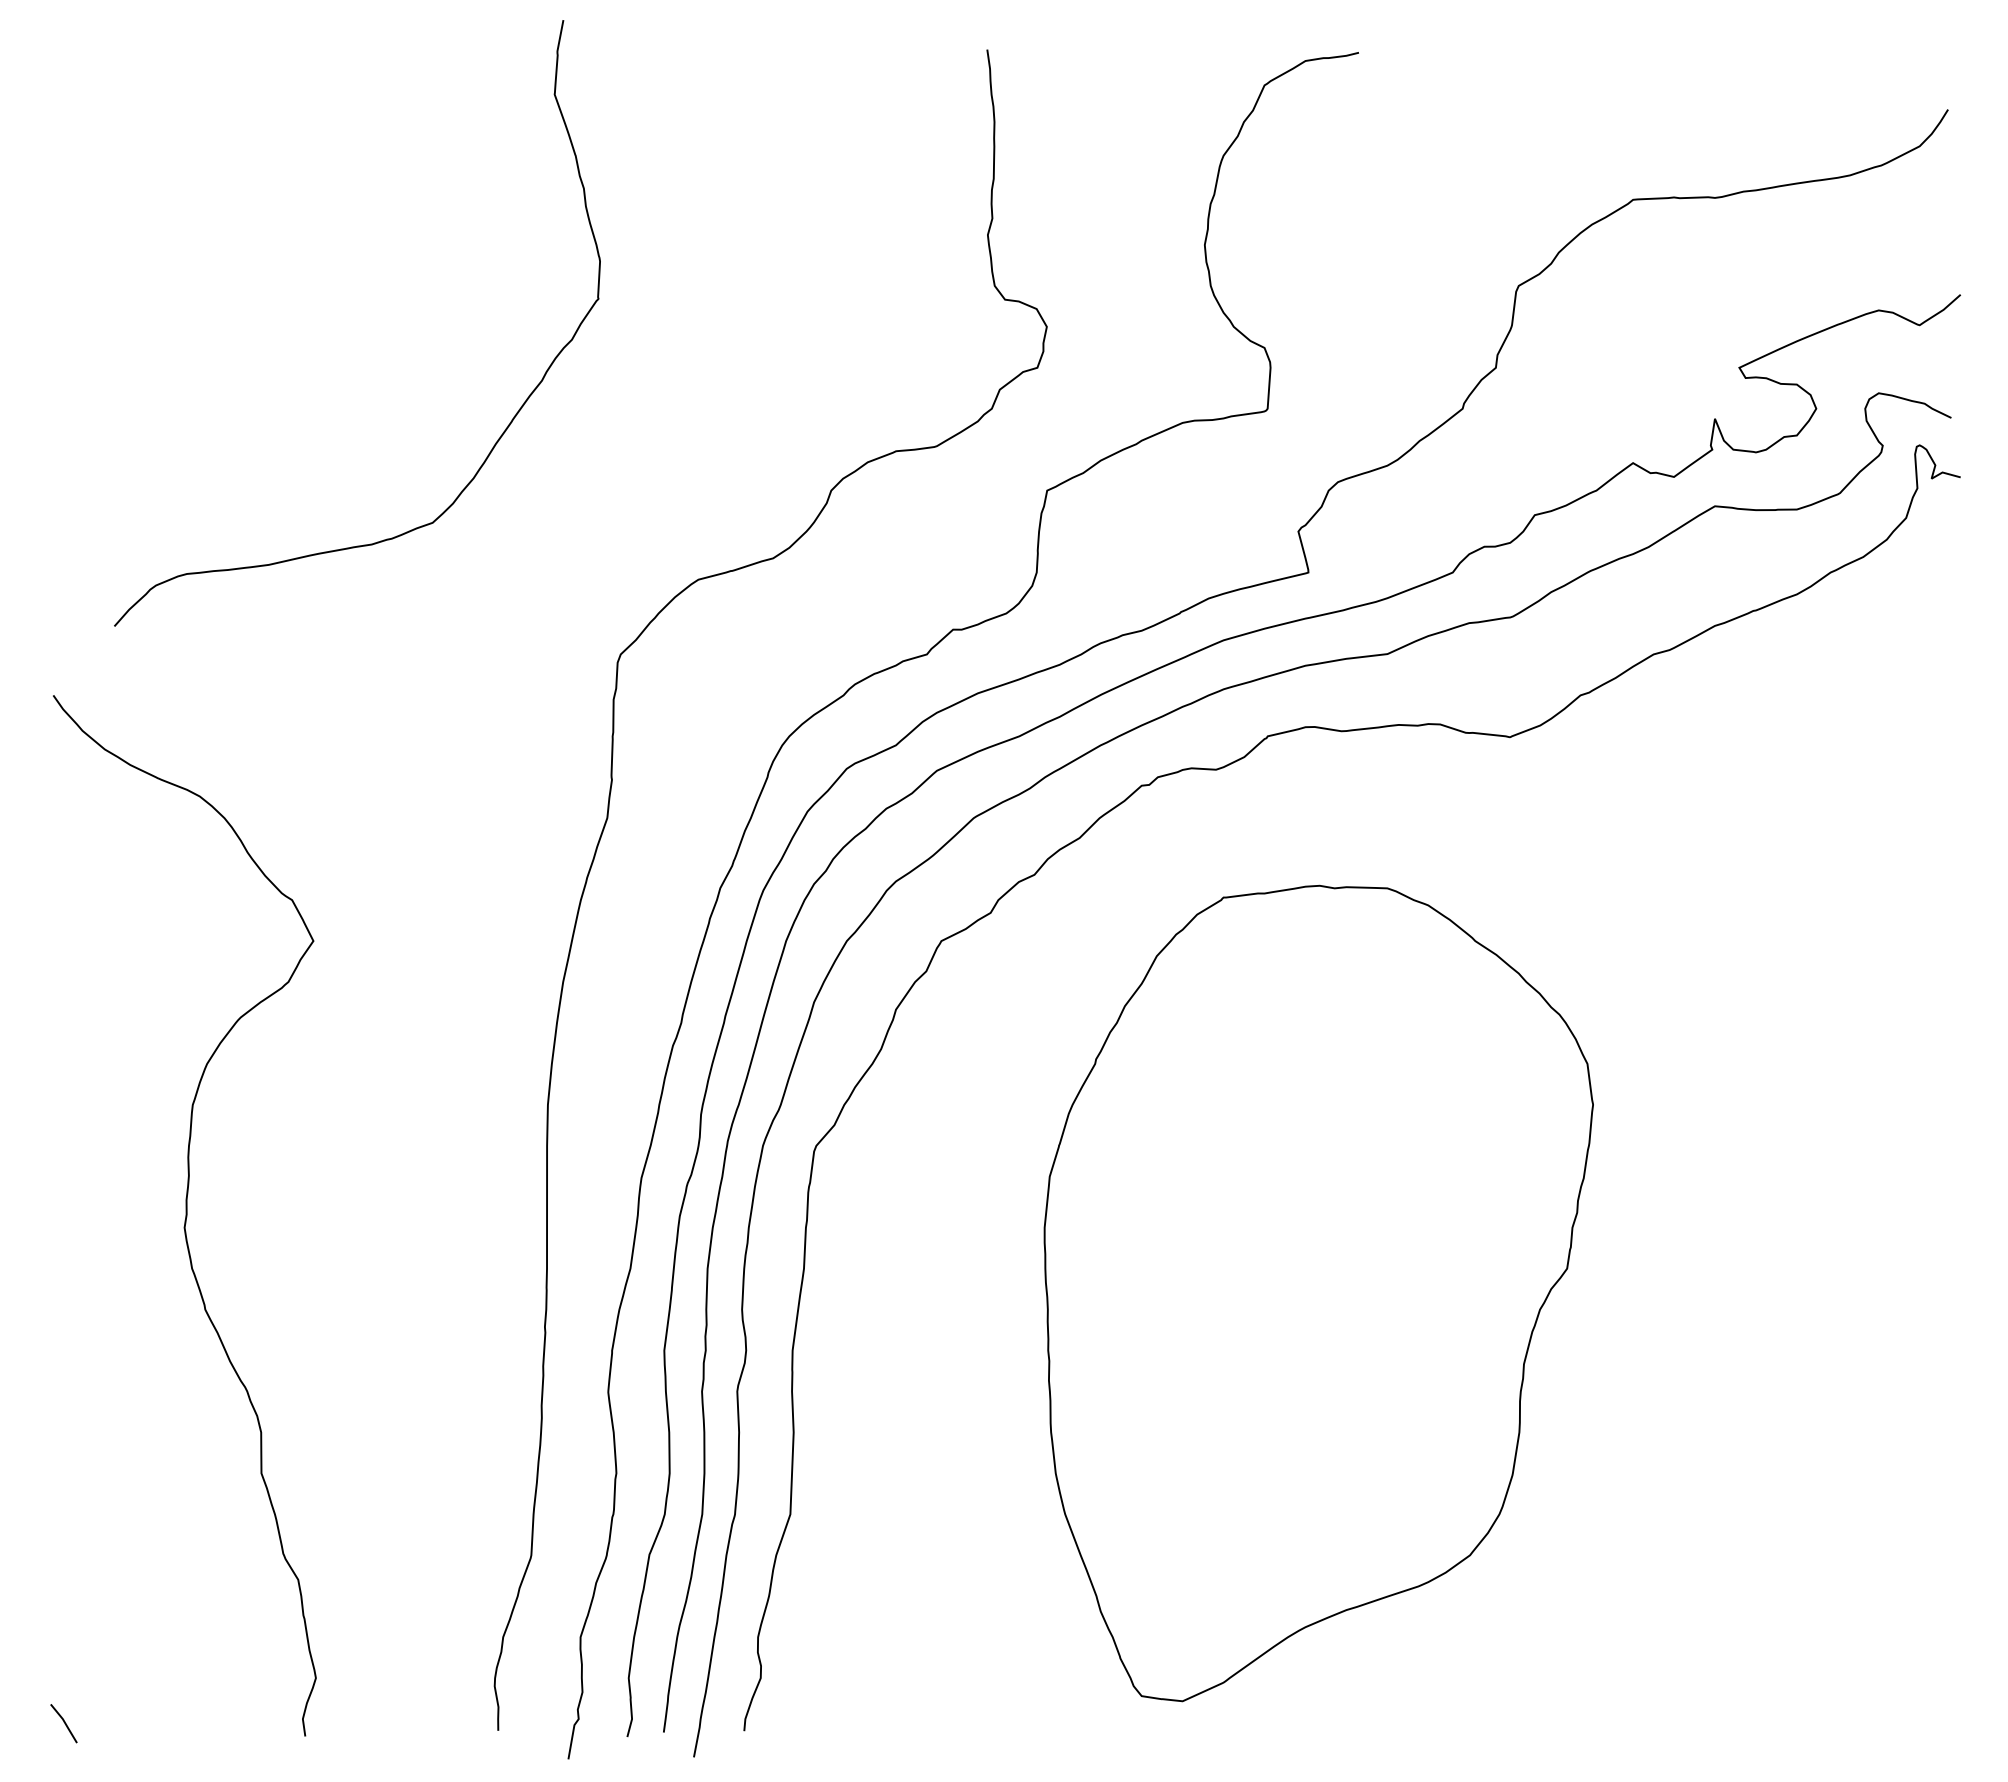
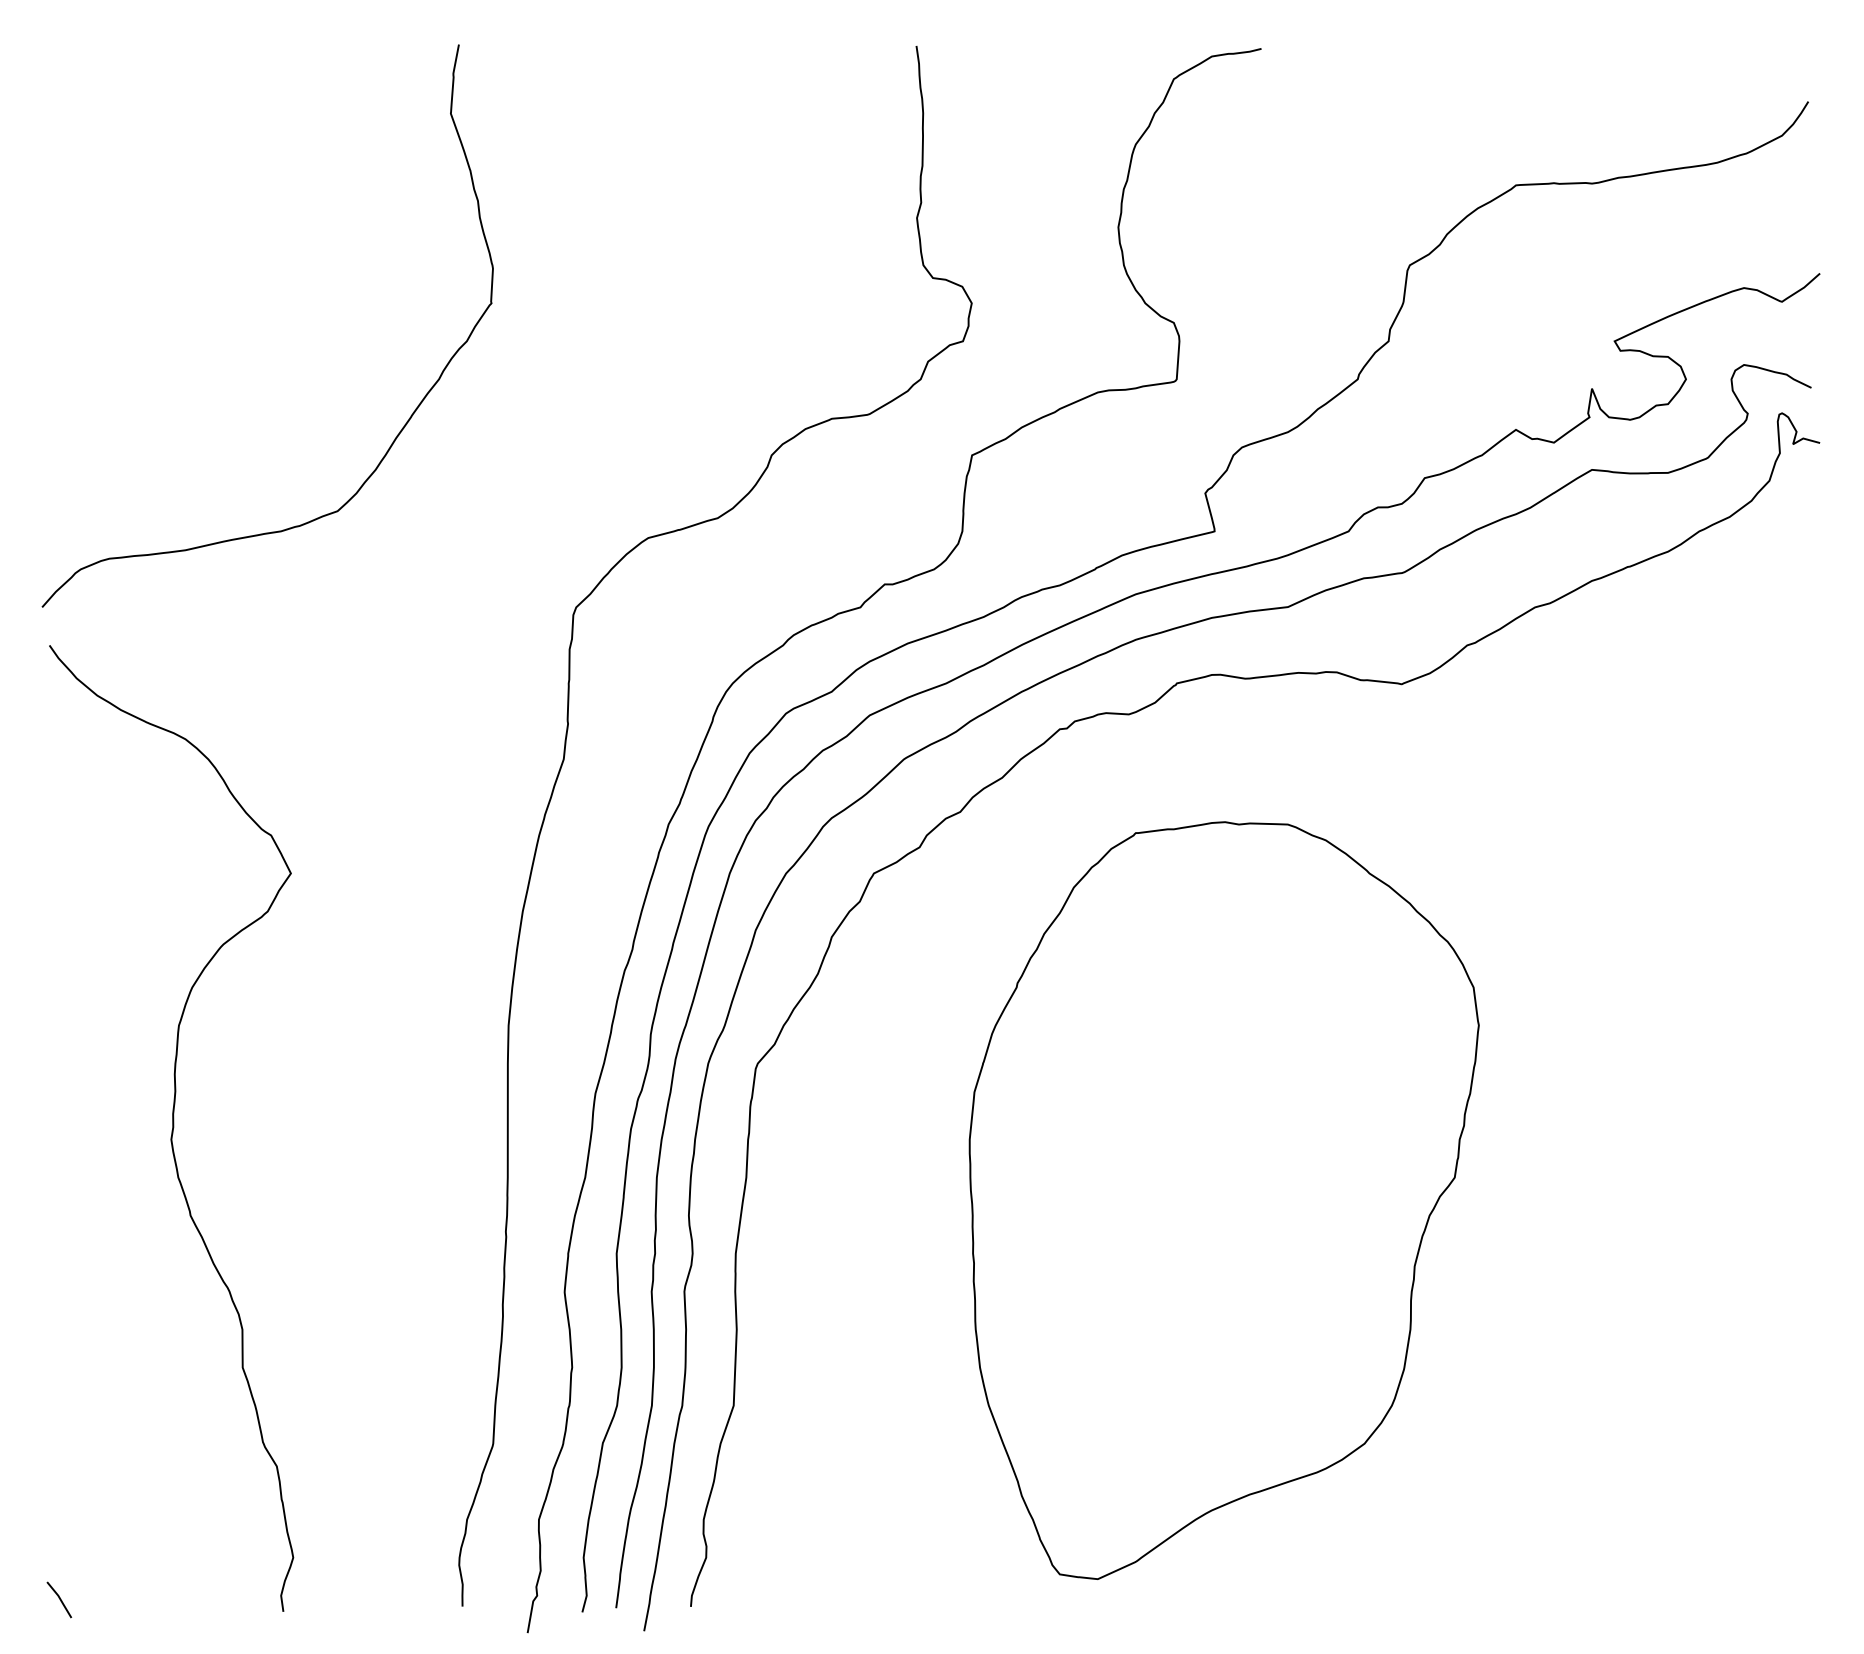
curve: (507, 425) -> (407, 420), moved

